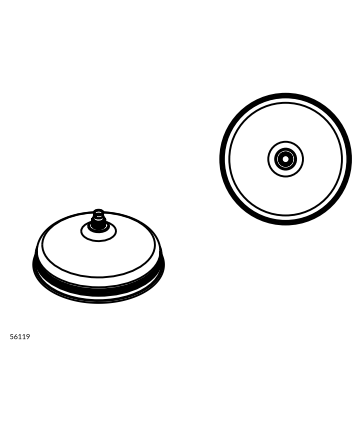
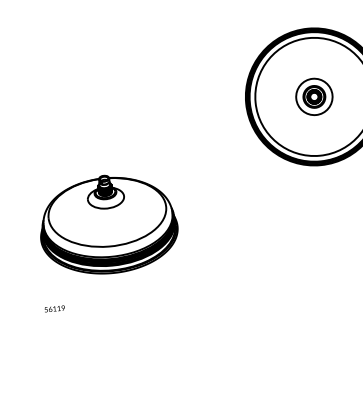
part: (98, 255) -> (108, 223), moved

